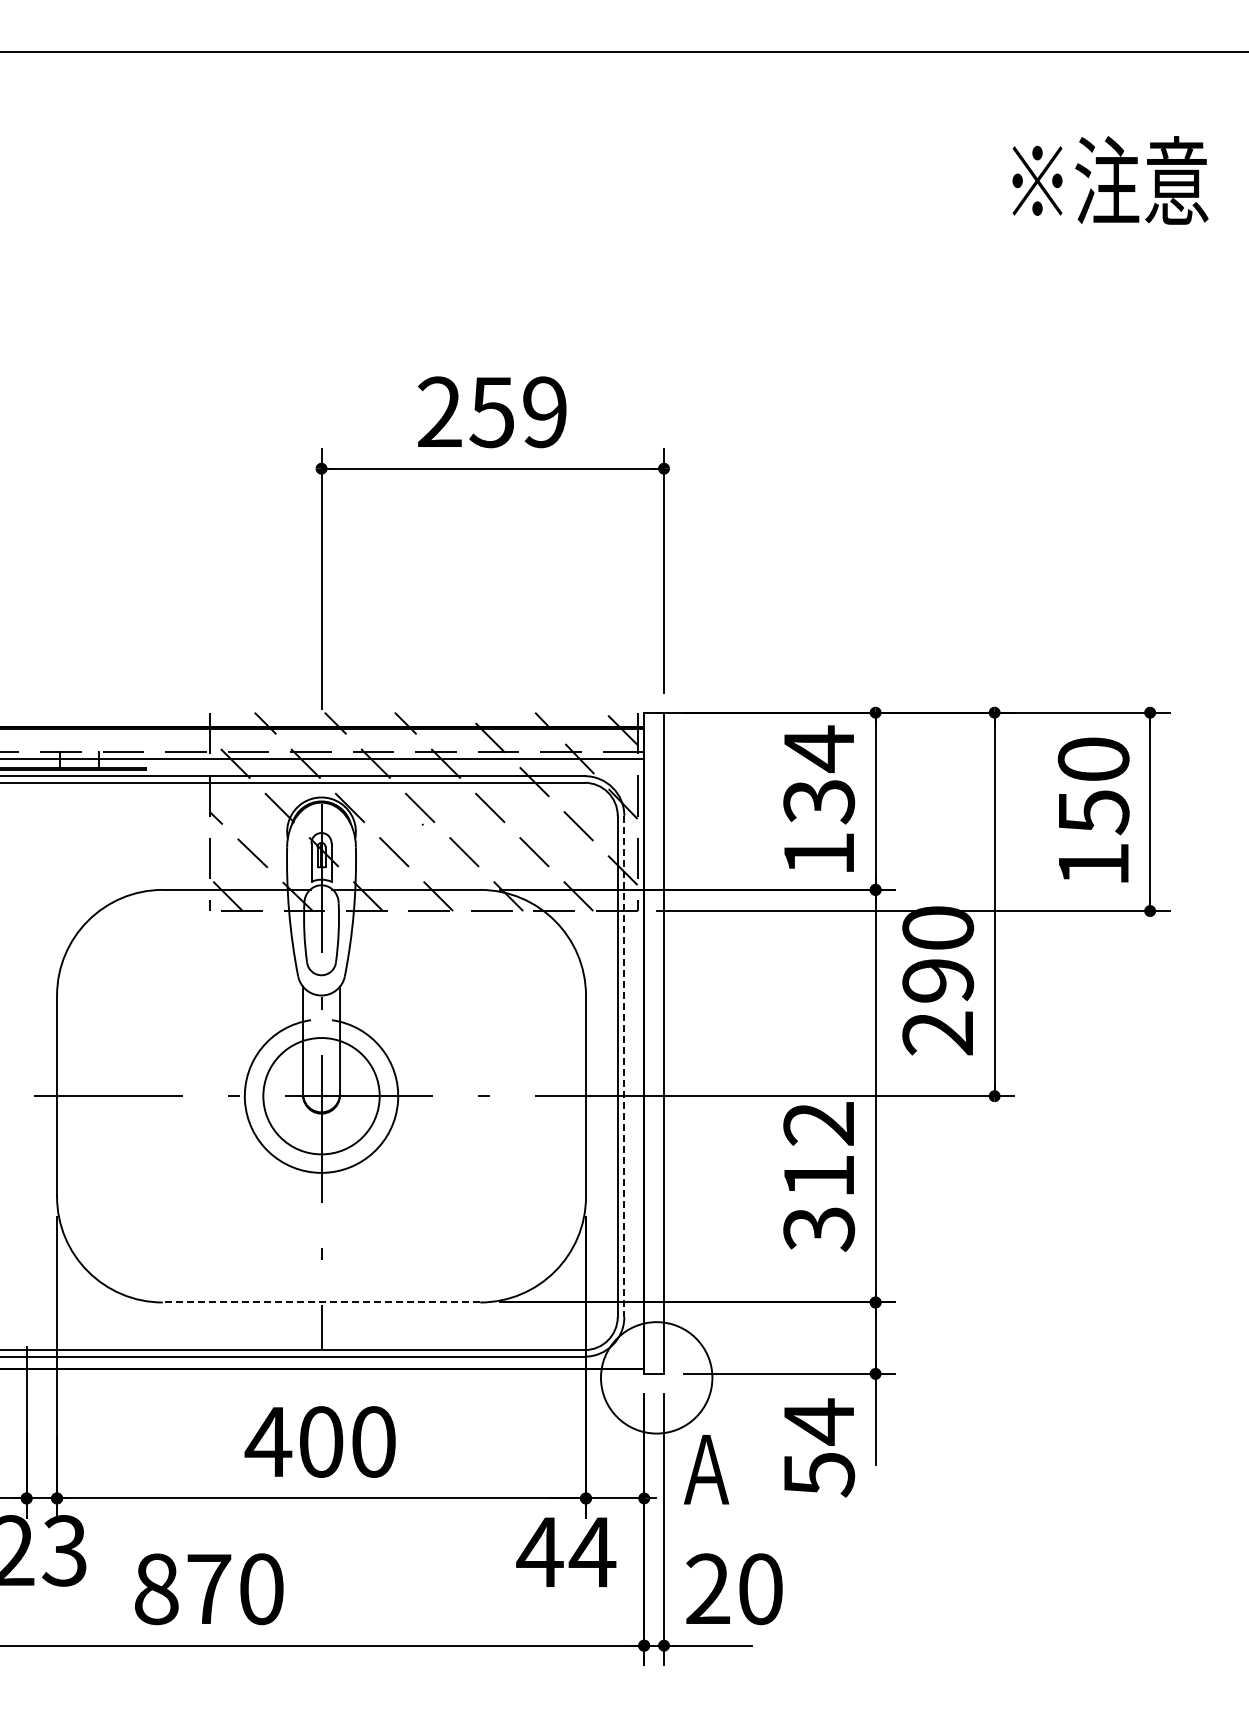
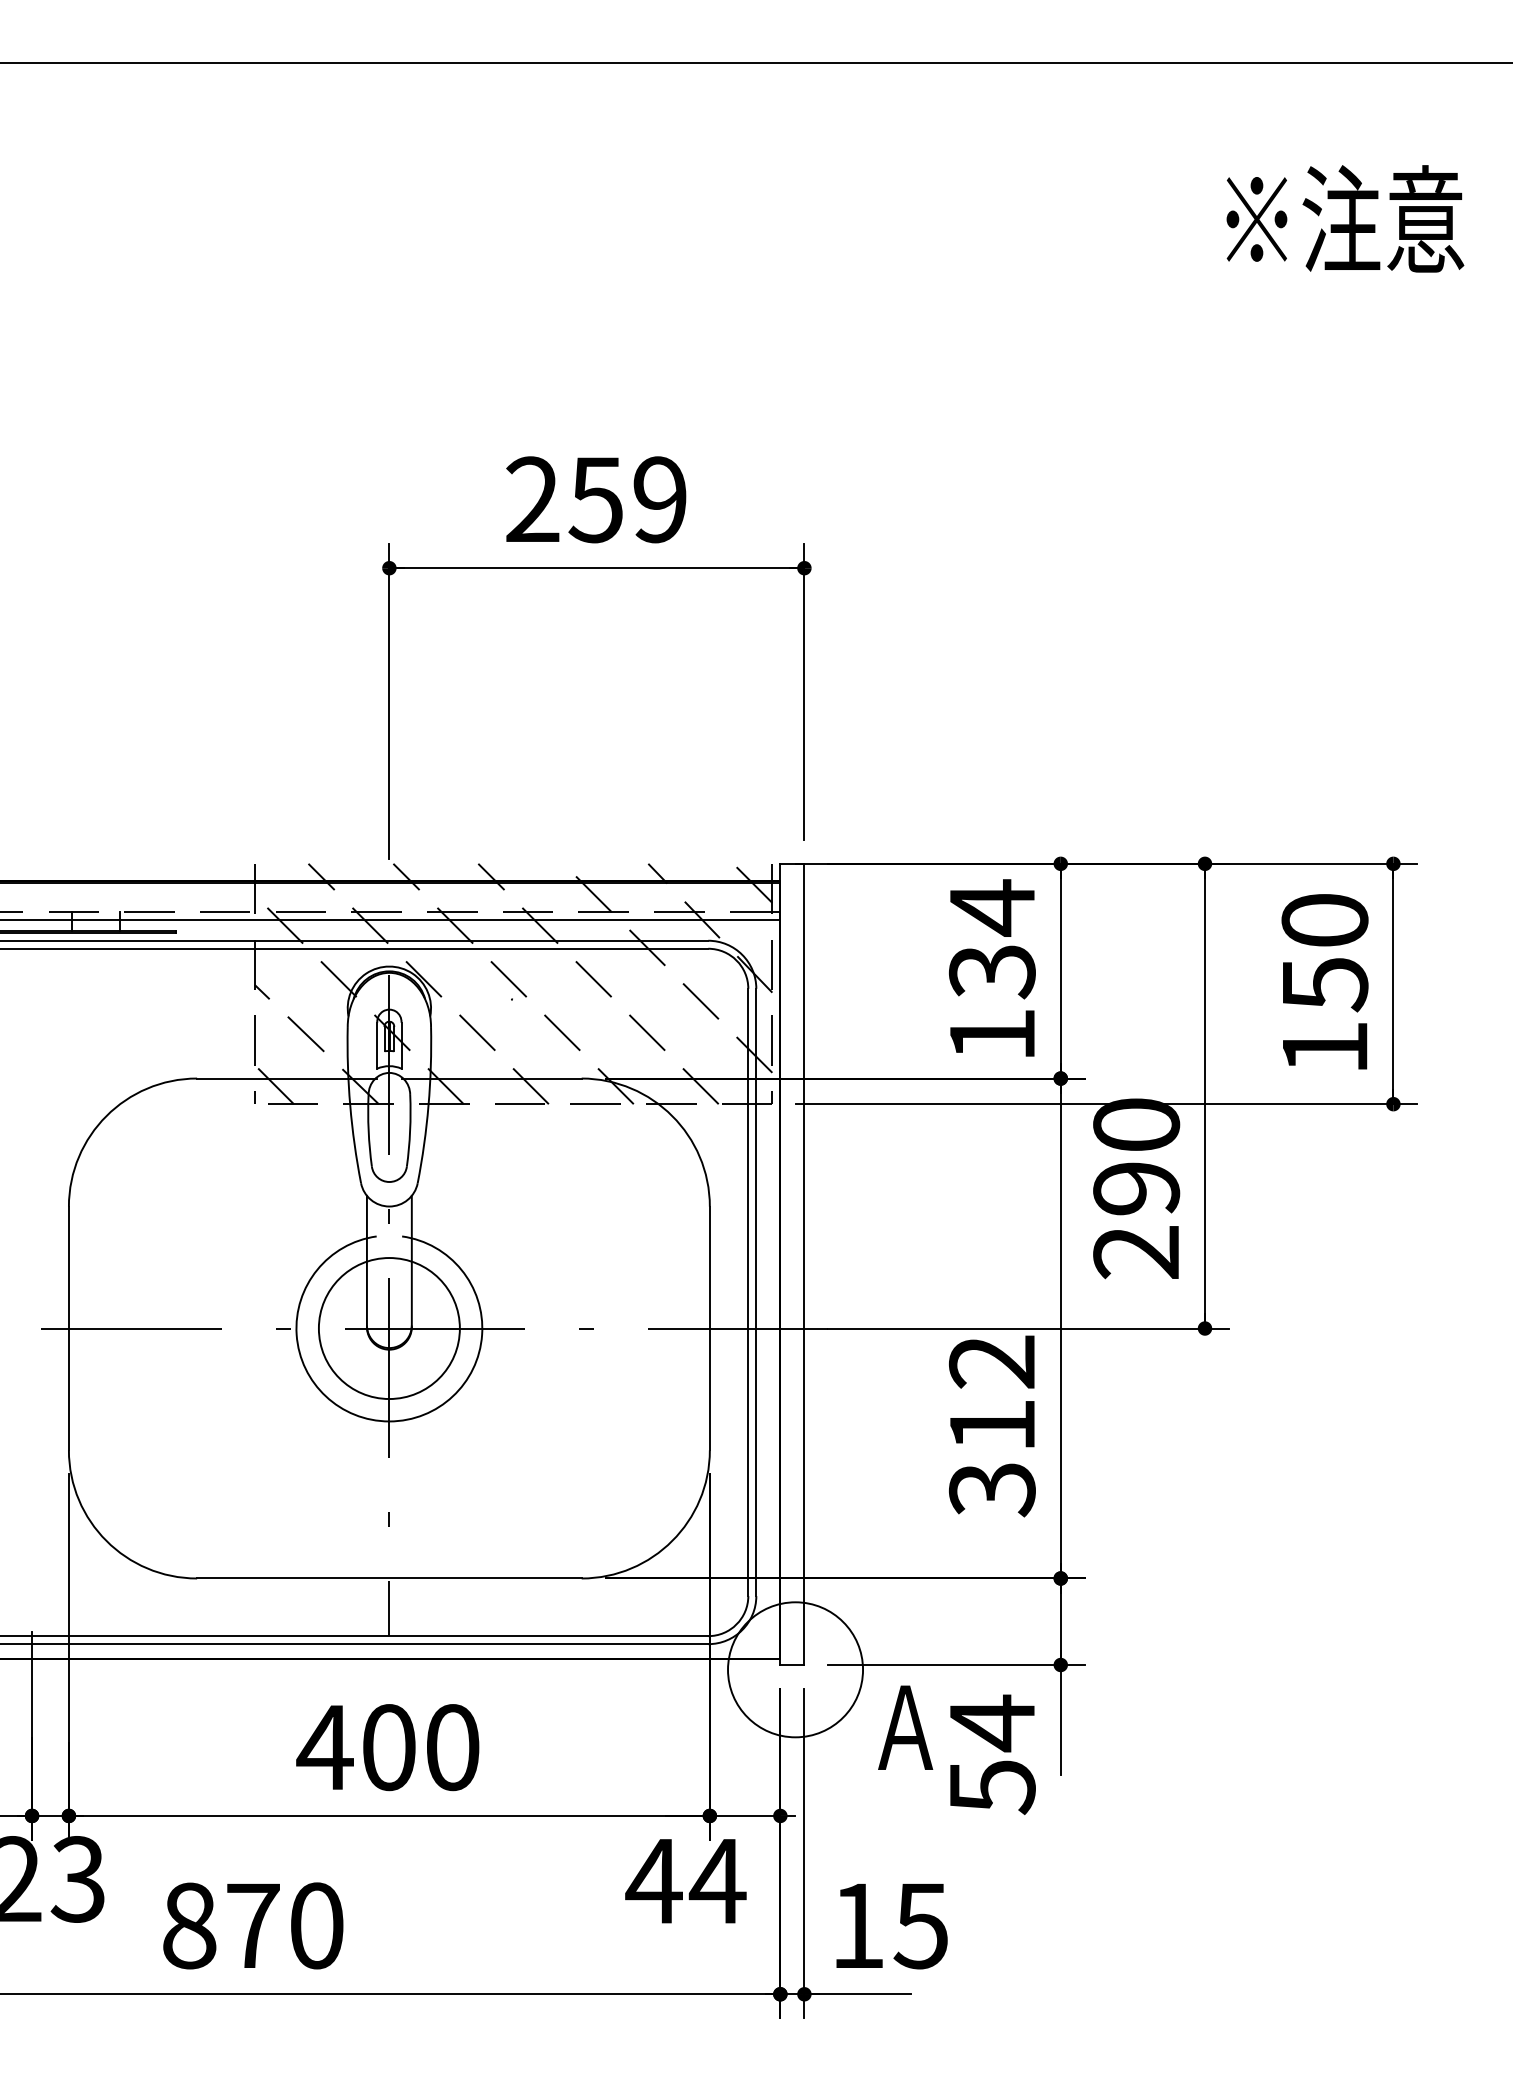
line: (624, 1066) -> (756, 1292), dashed -> solid
line: (321, 1302) -> (389, 1578), dashed -> solid
text: (706, 1469) -> (905, 1727), moved
text: (734, 1589) -> (889, 1926), 20 -> 15

